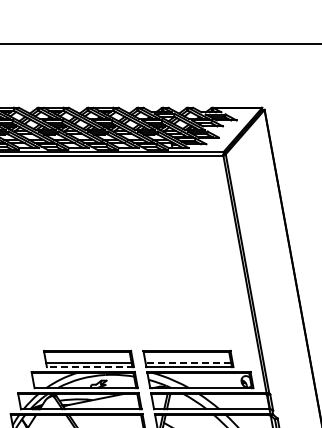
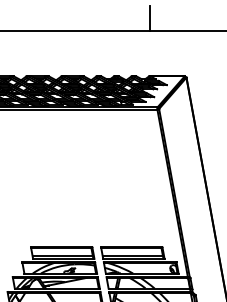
line: (212, 25) -> (149, 18), added
line: (188, 362) -> (132, 255), dashed -> solid
line: (90, 367) -> (63, 259), dashed -> solid

